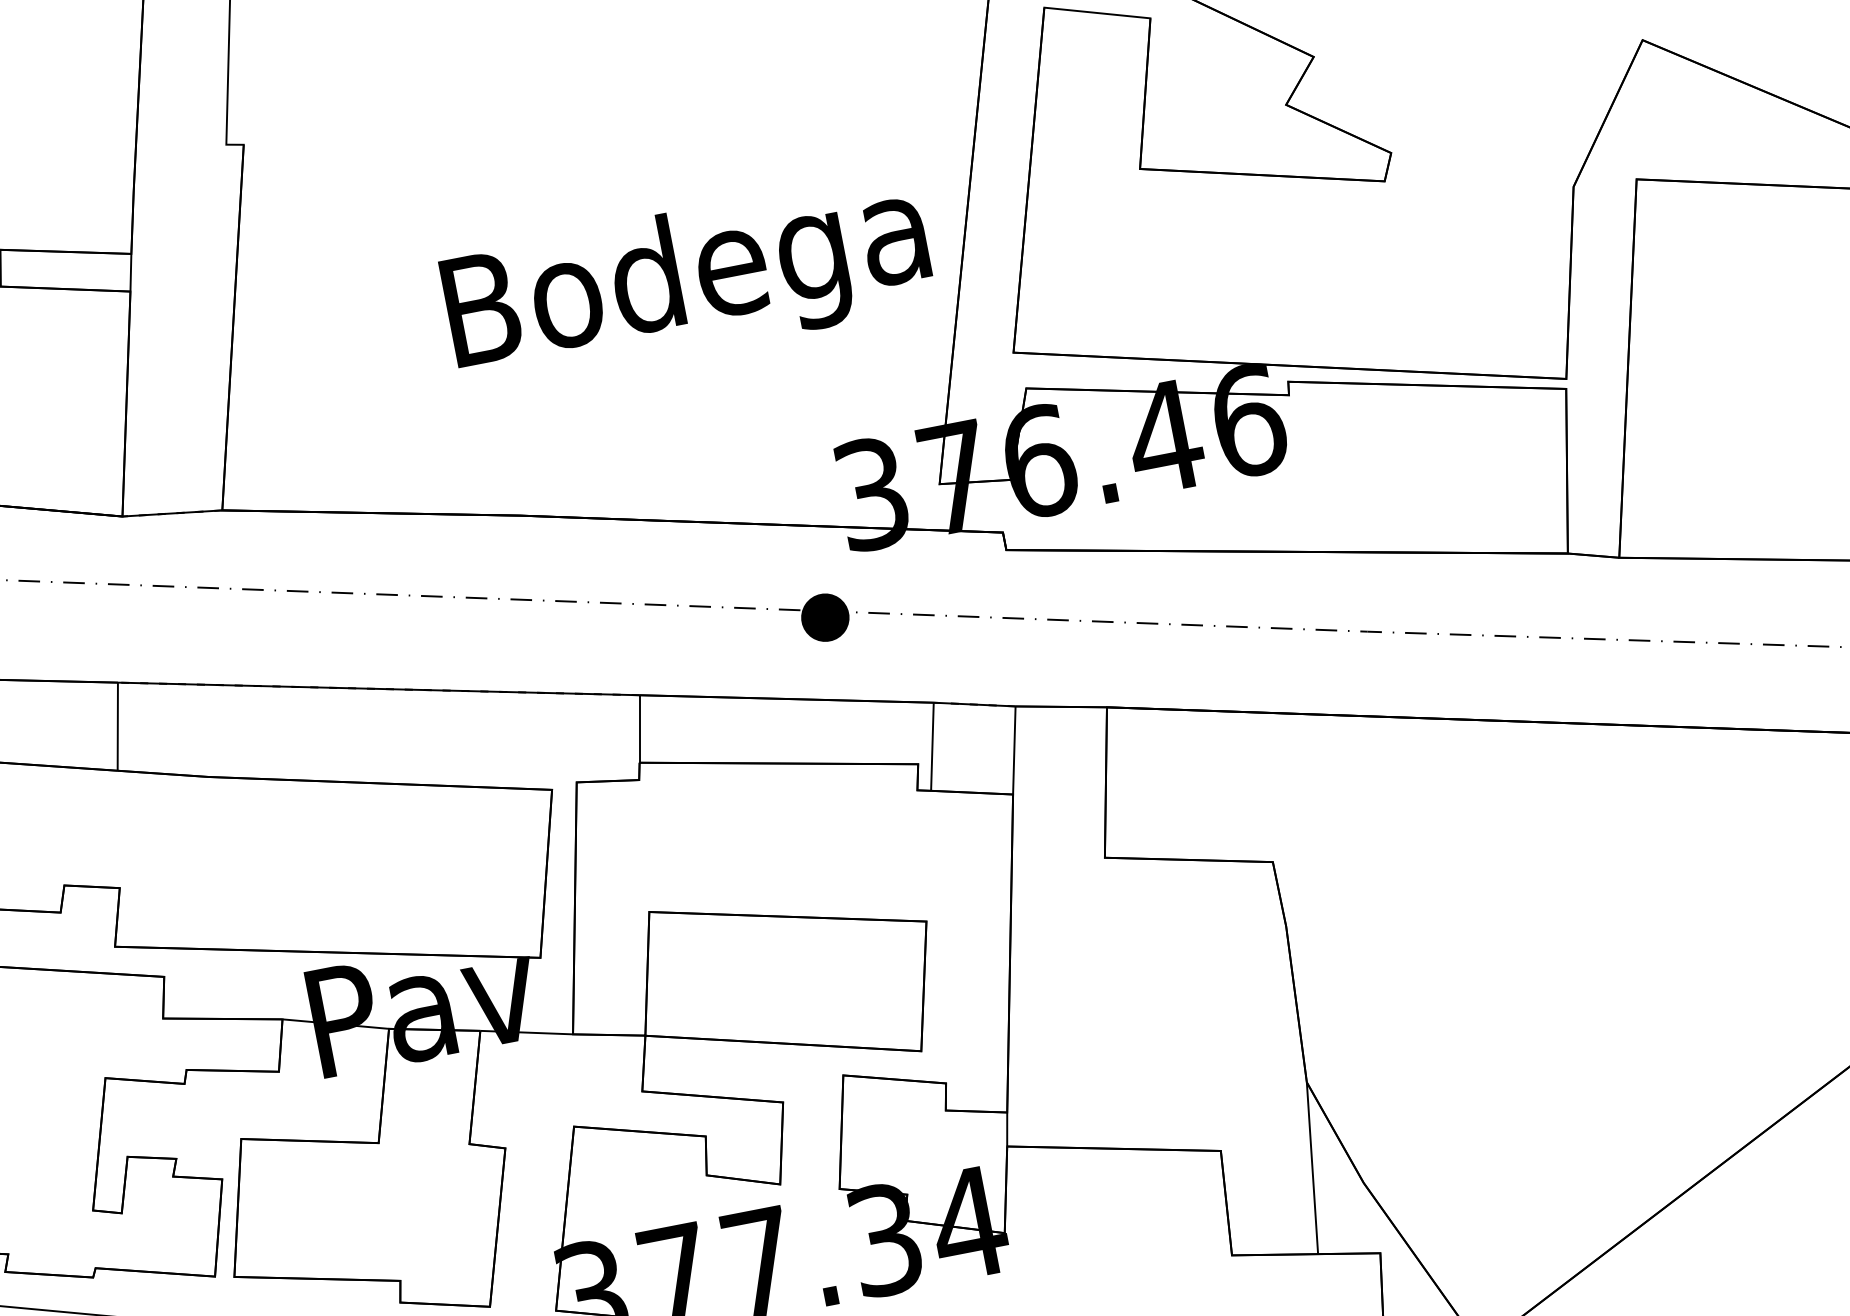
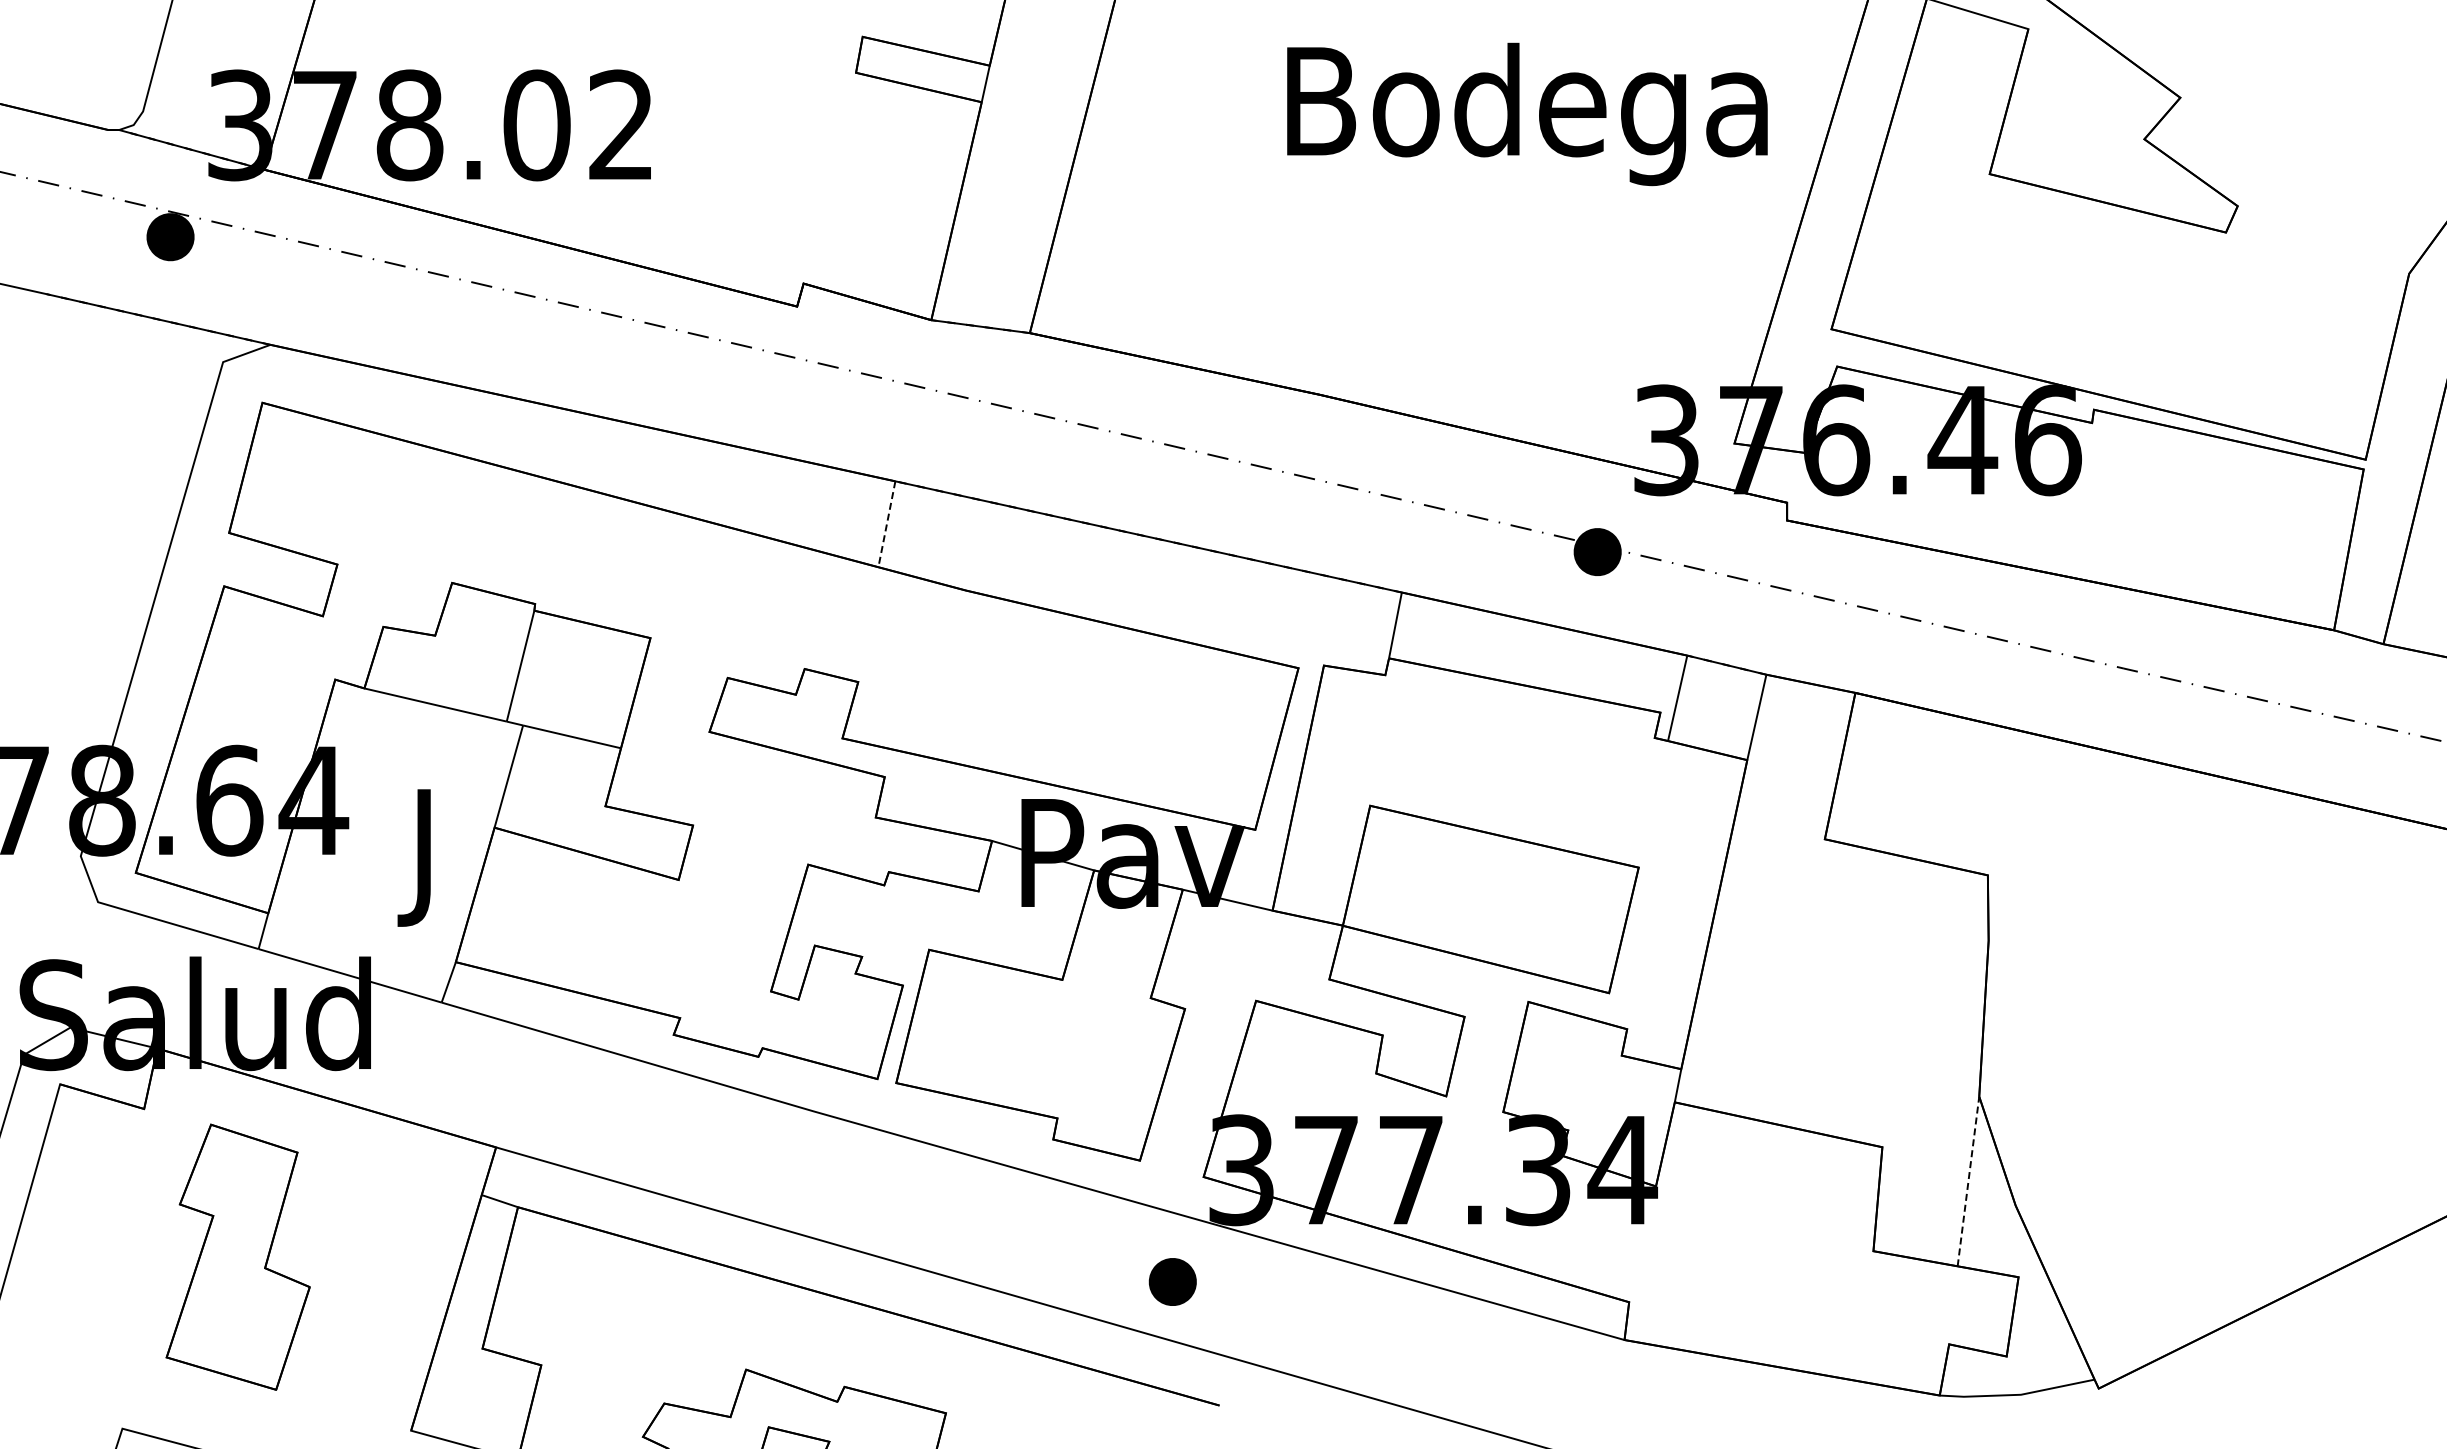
text: (688, 281) -> (1527, 114), moved
line: (117, 726) -> (886, 524), solid -> dashed
line: (1312, 1168) -> (1968, 1181), solid -> dashed

